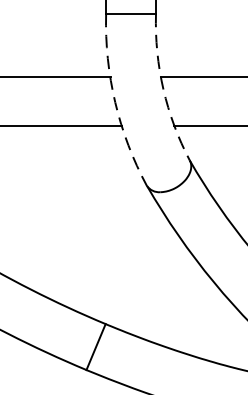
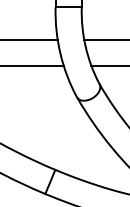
arc: (163, 88) -> (85, 46), dashed -> solid
arc: (115, 102) -> (60, 53), dashed -> solid

